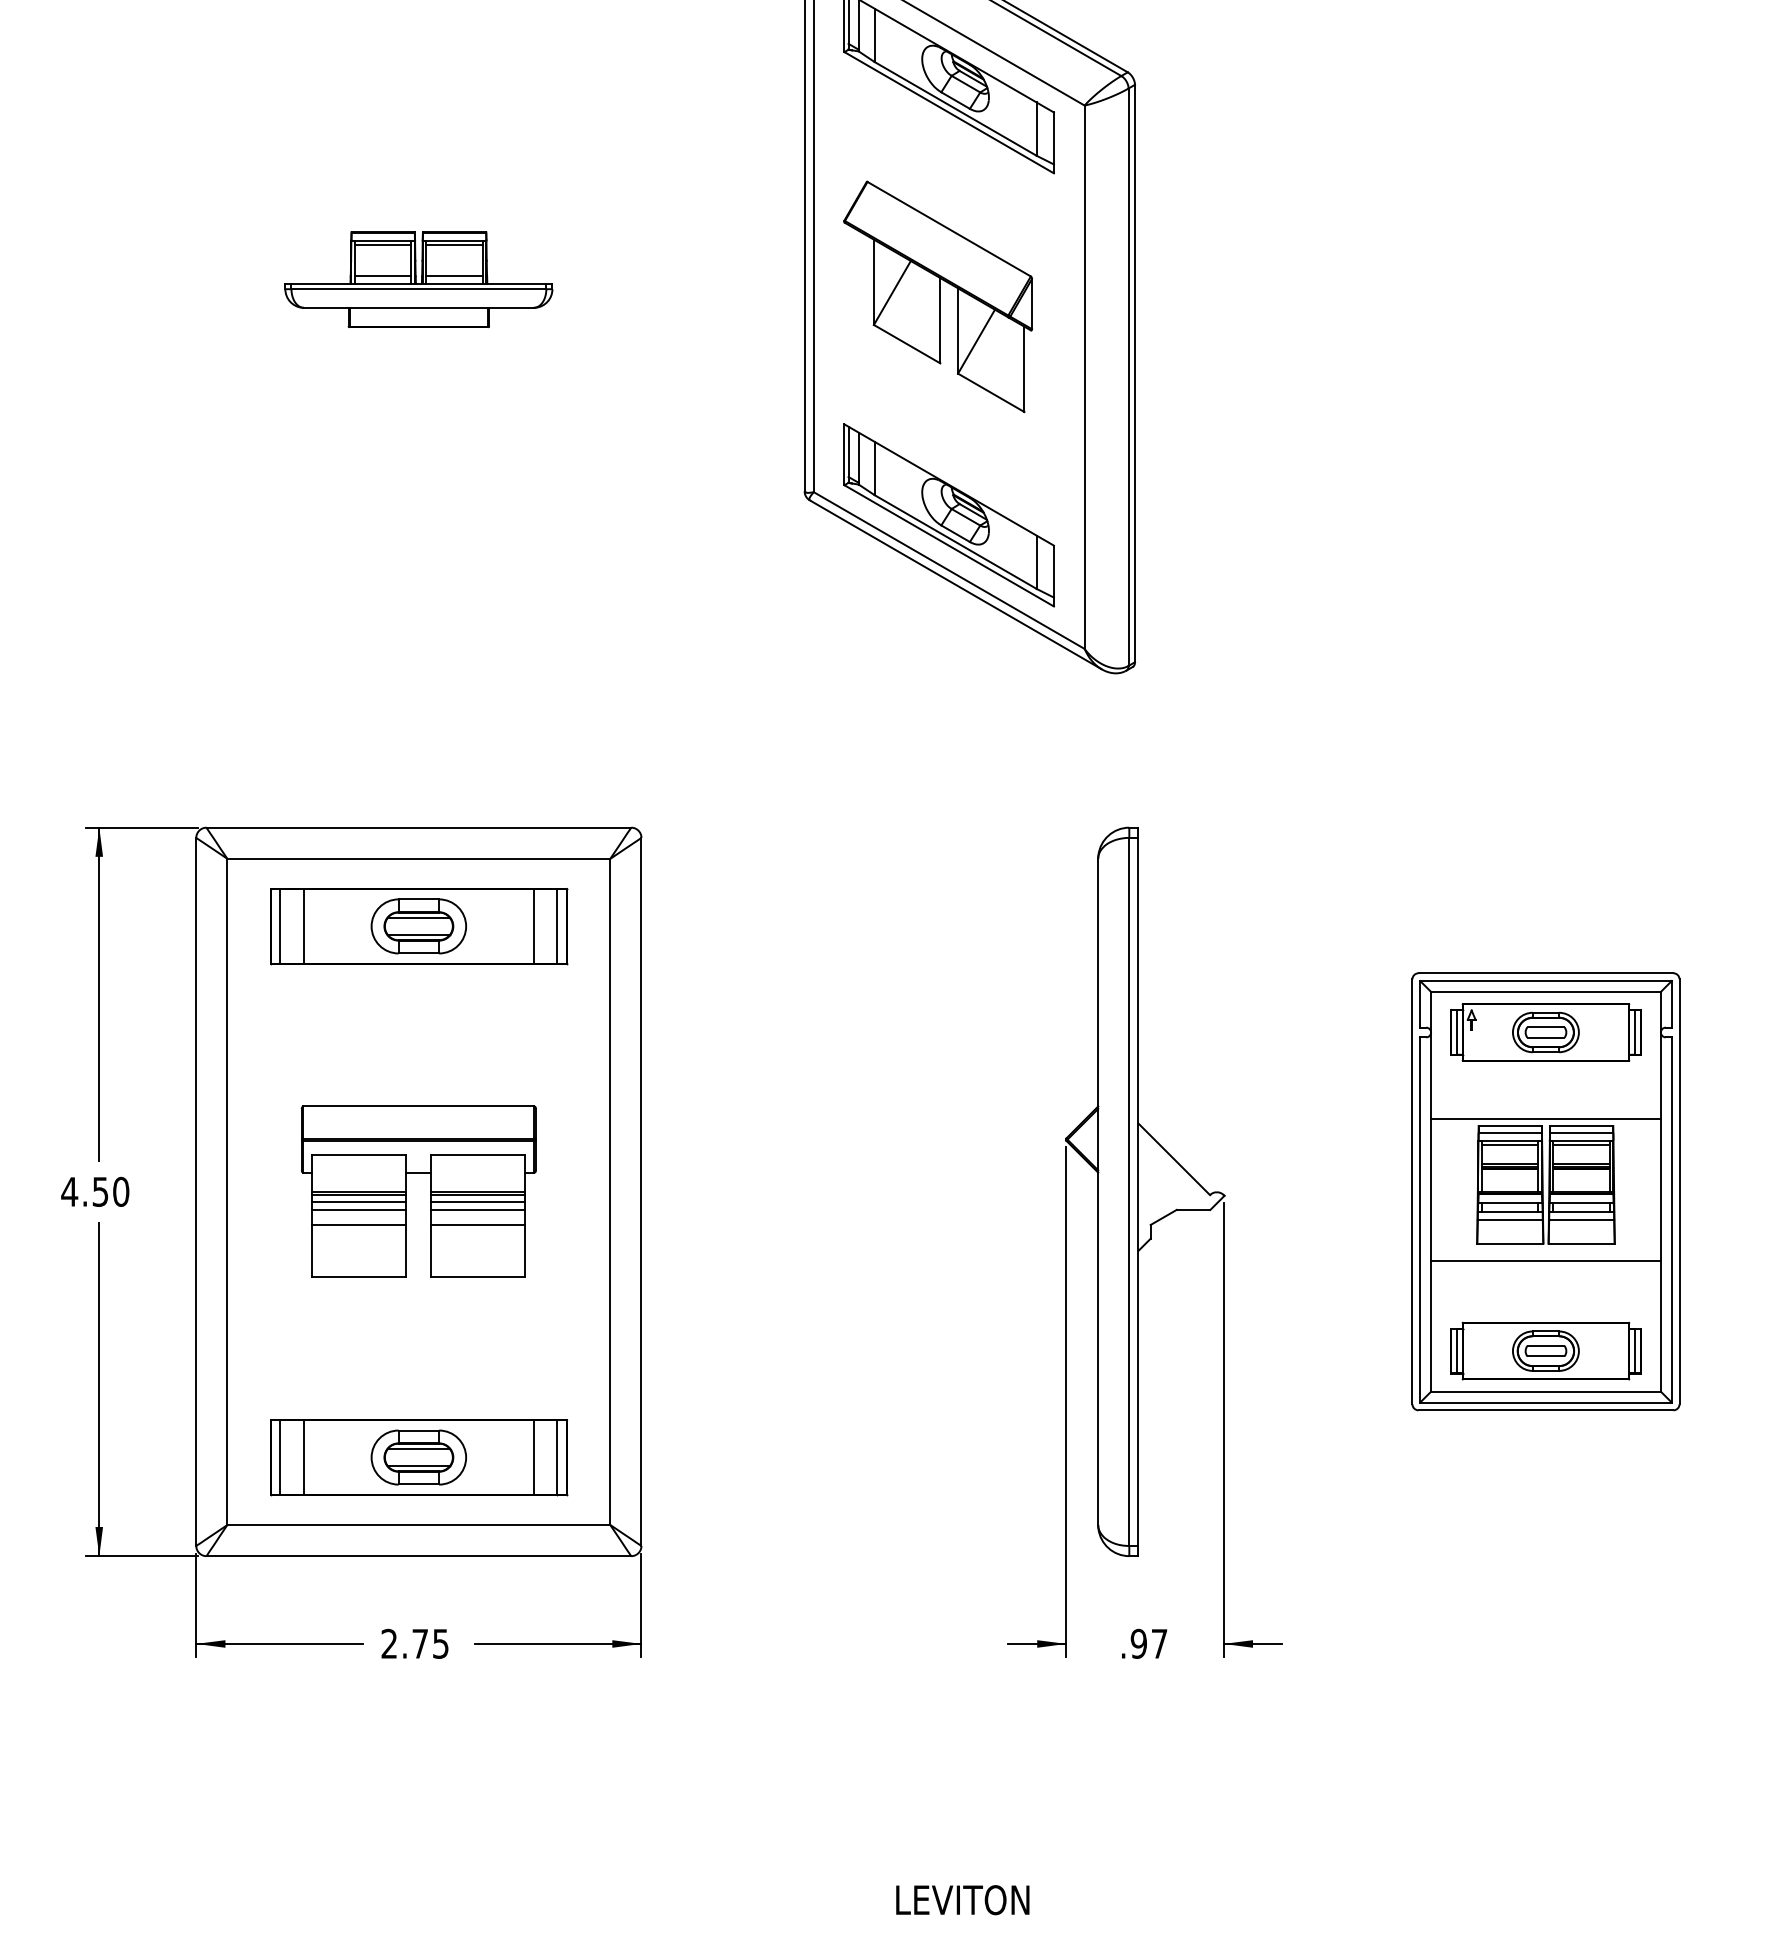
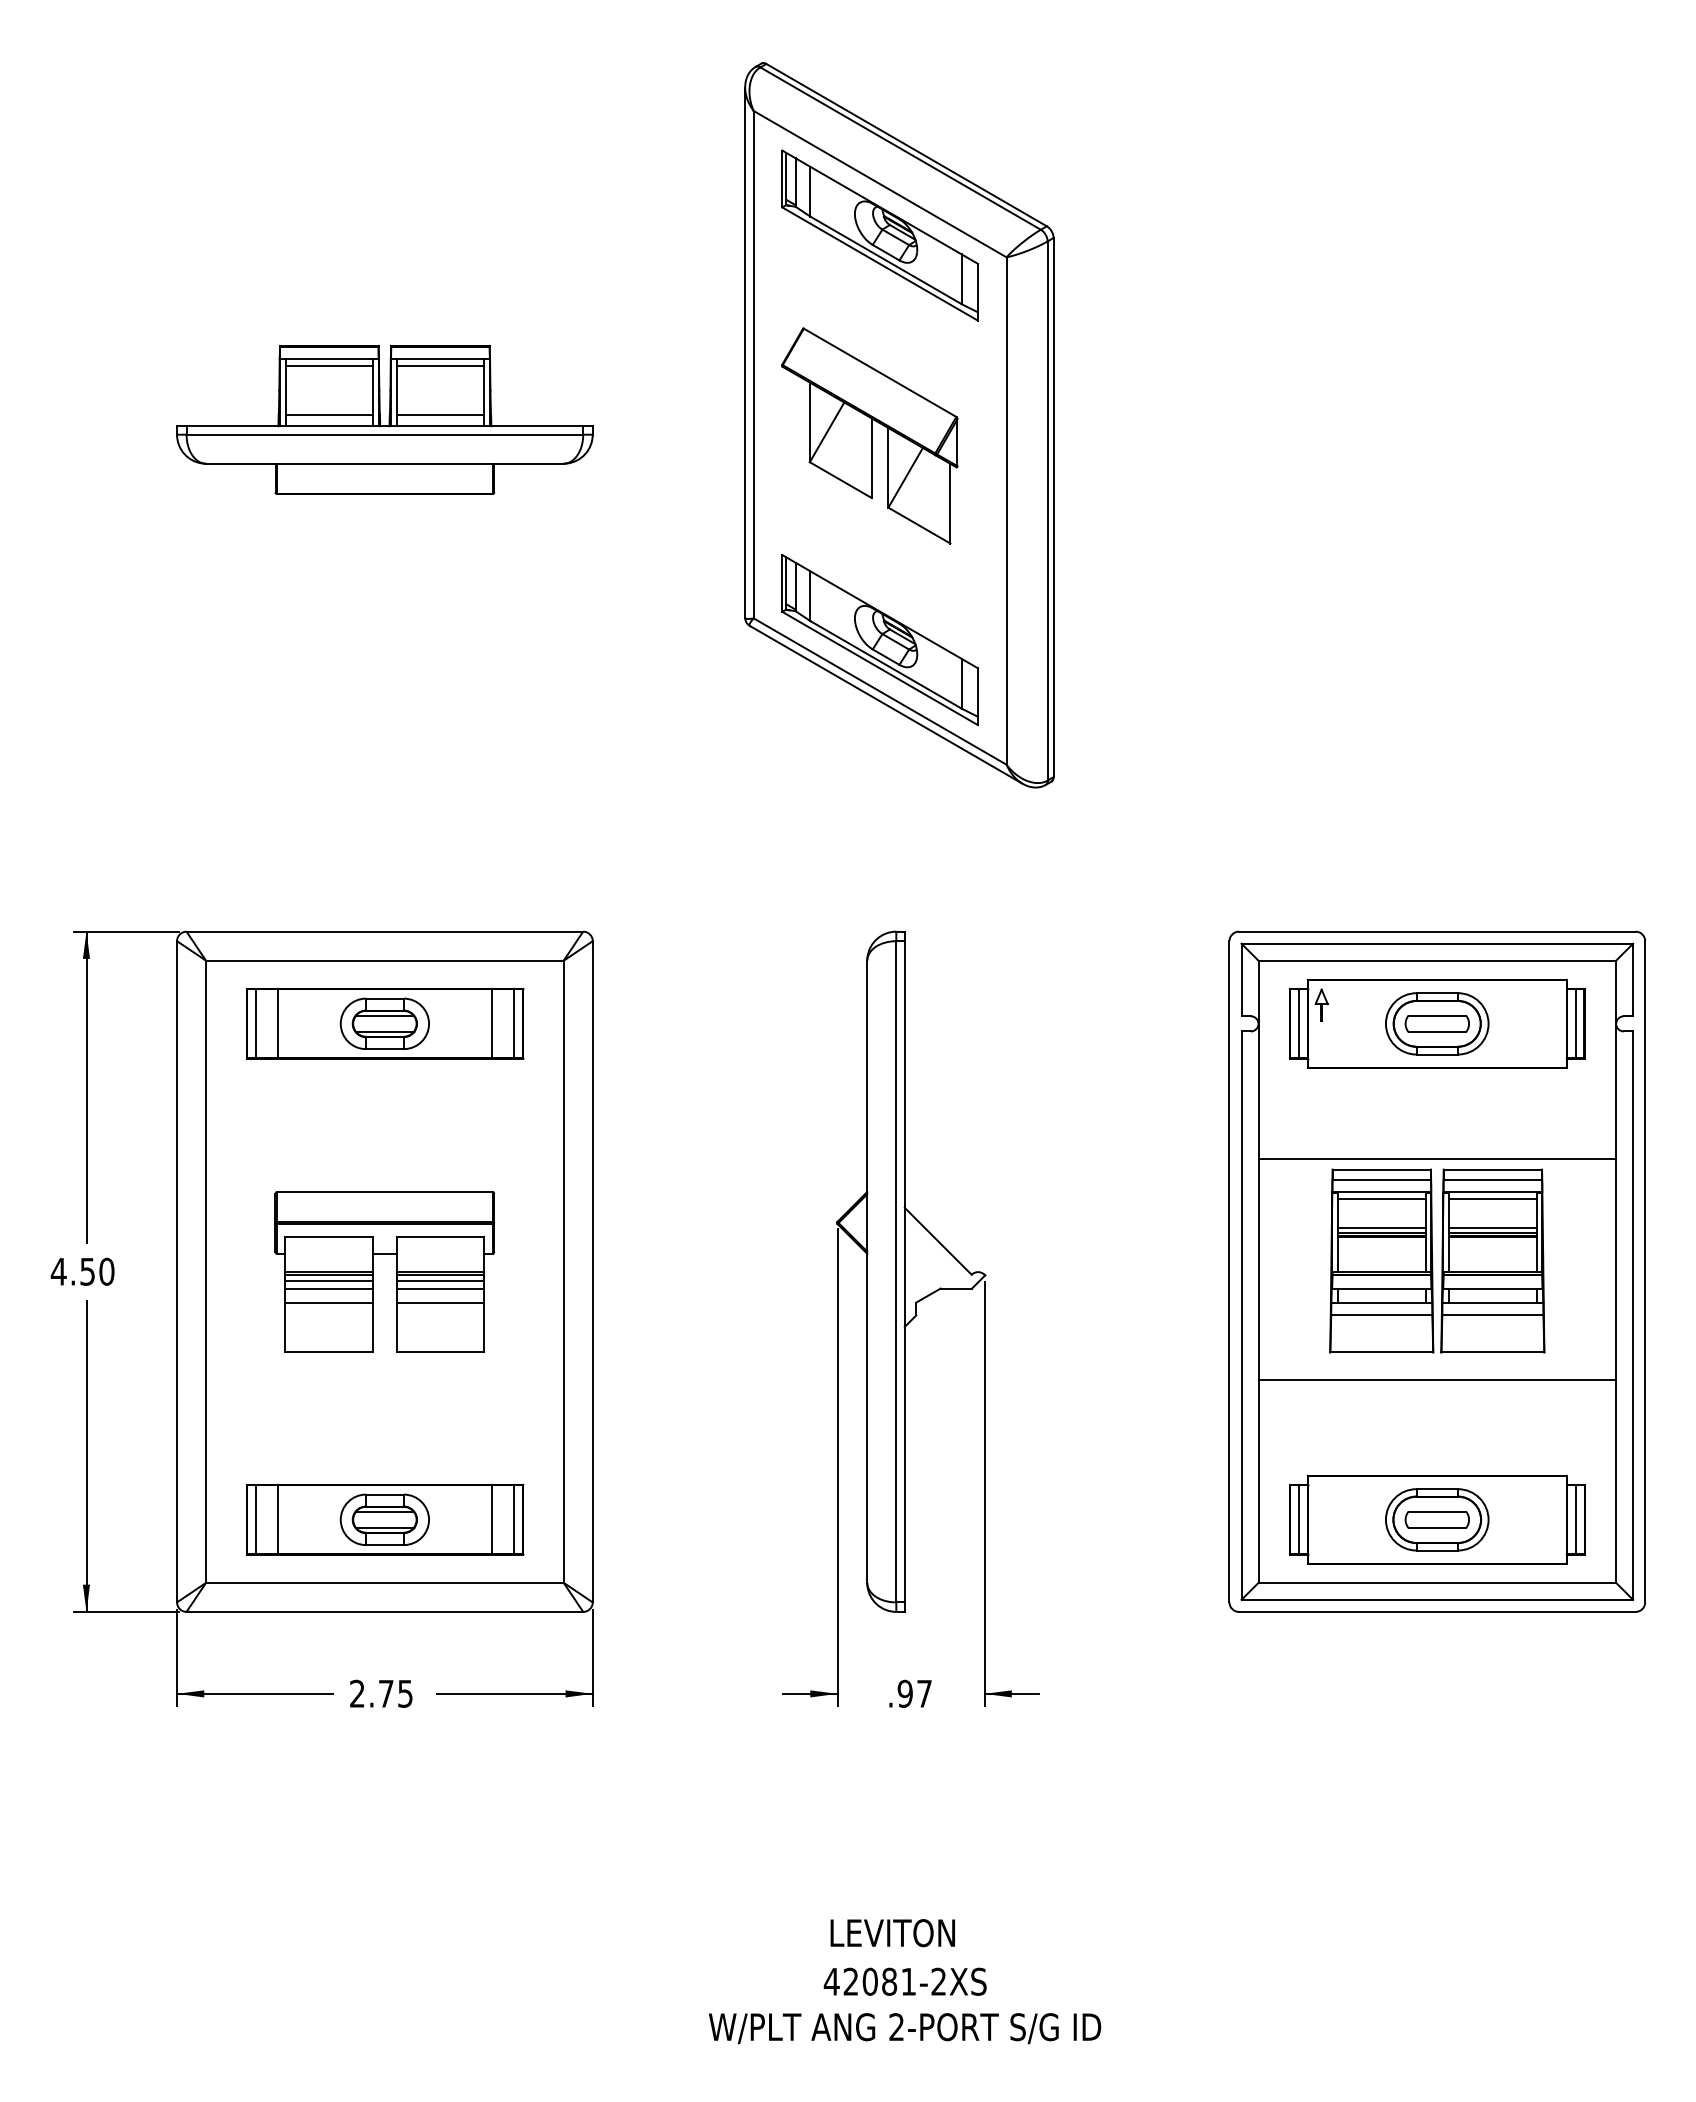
part: (418, 279) -> (384, 419), size x1.67
part: (1546, 1191) -> (1437, 1271), size x1.67
part: (1144, 1241) -> (910, 1318), moved

